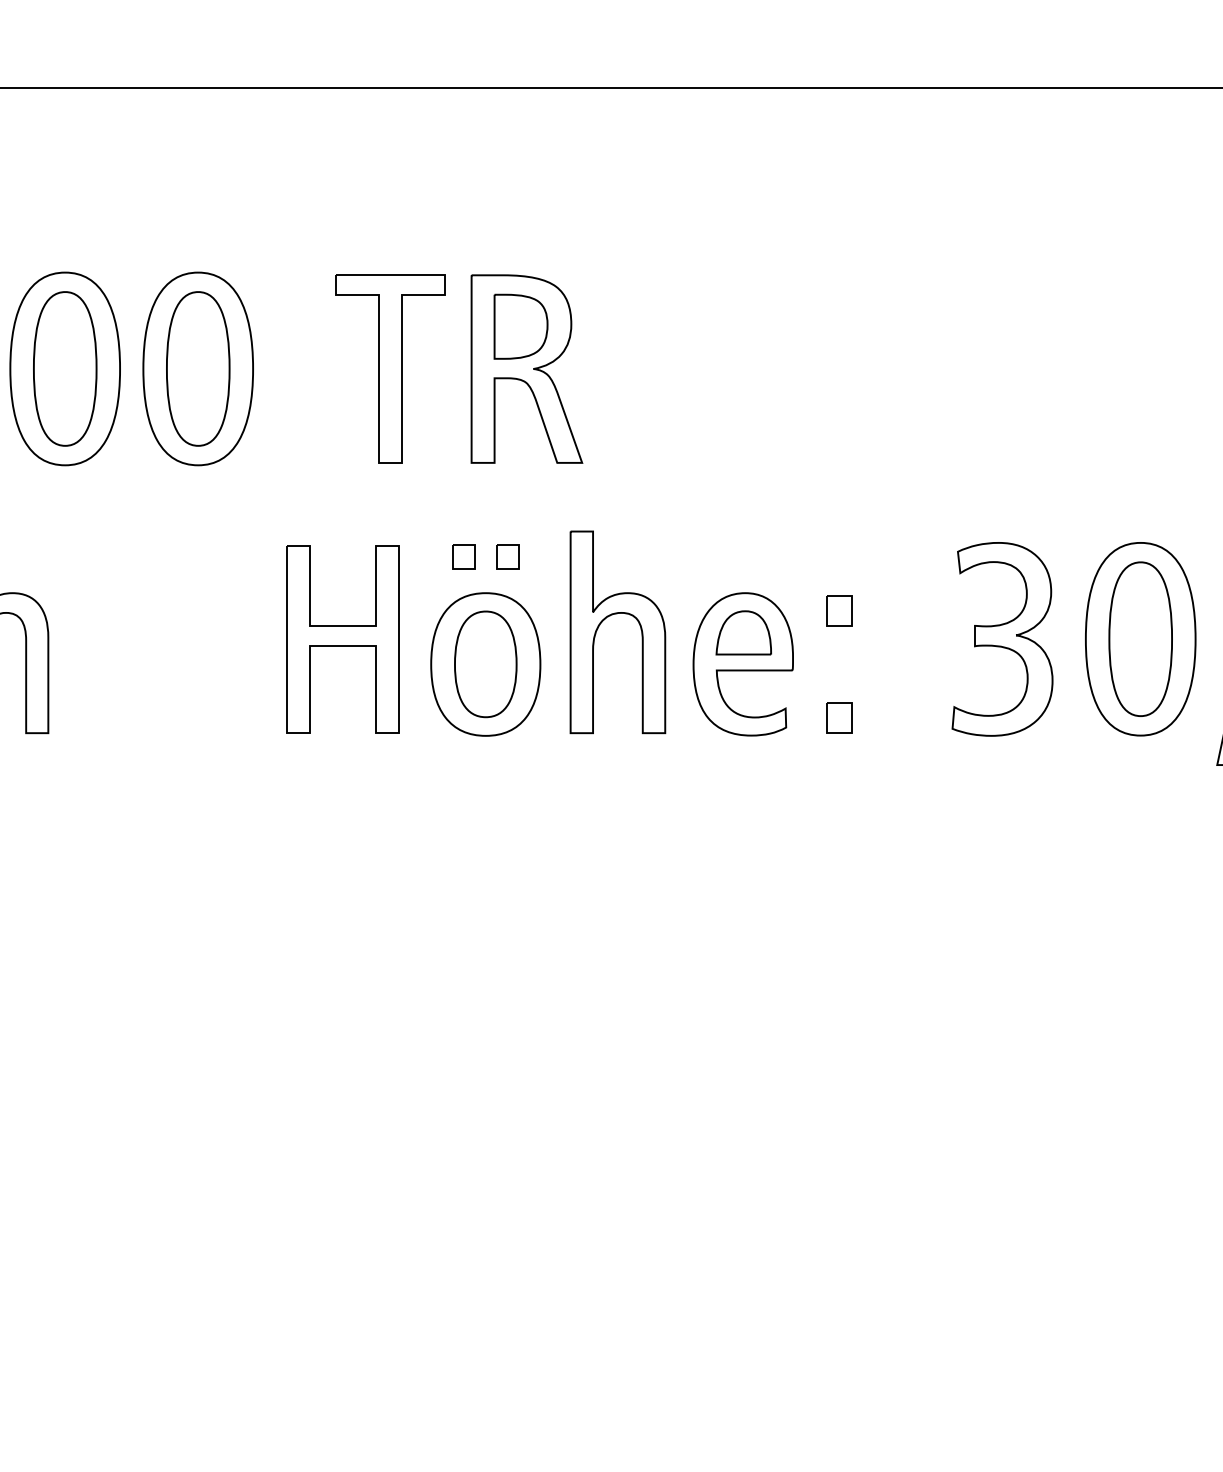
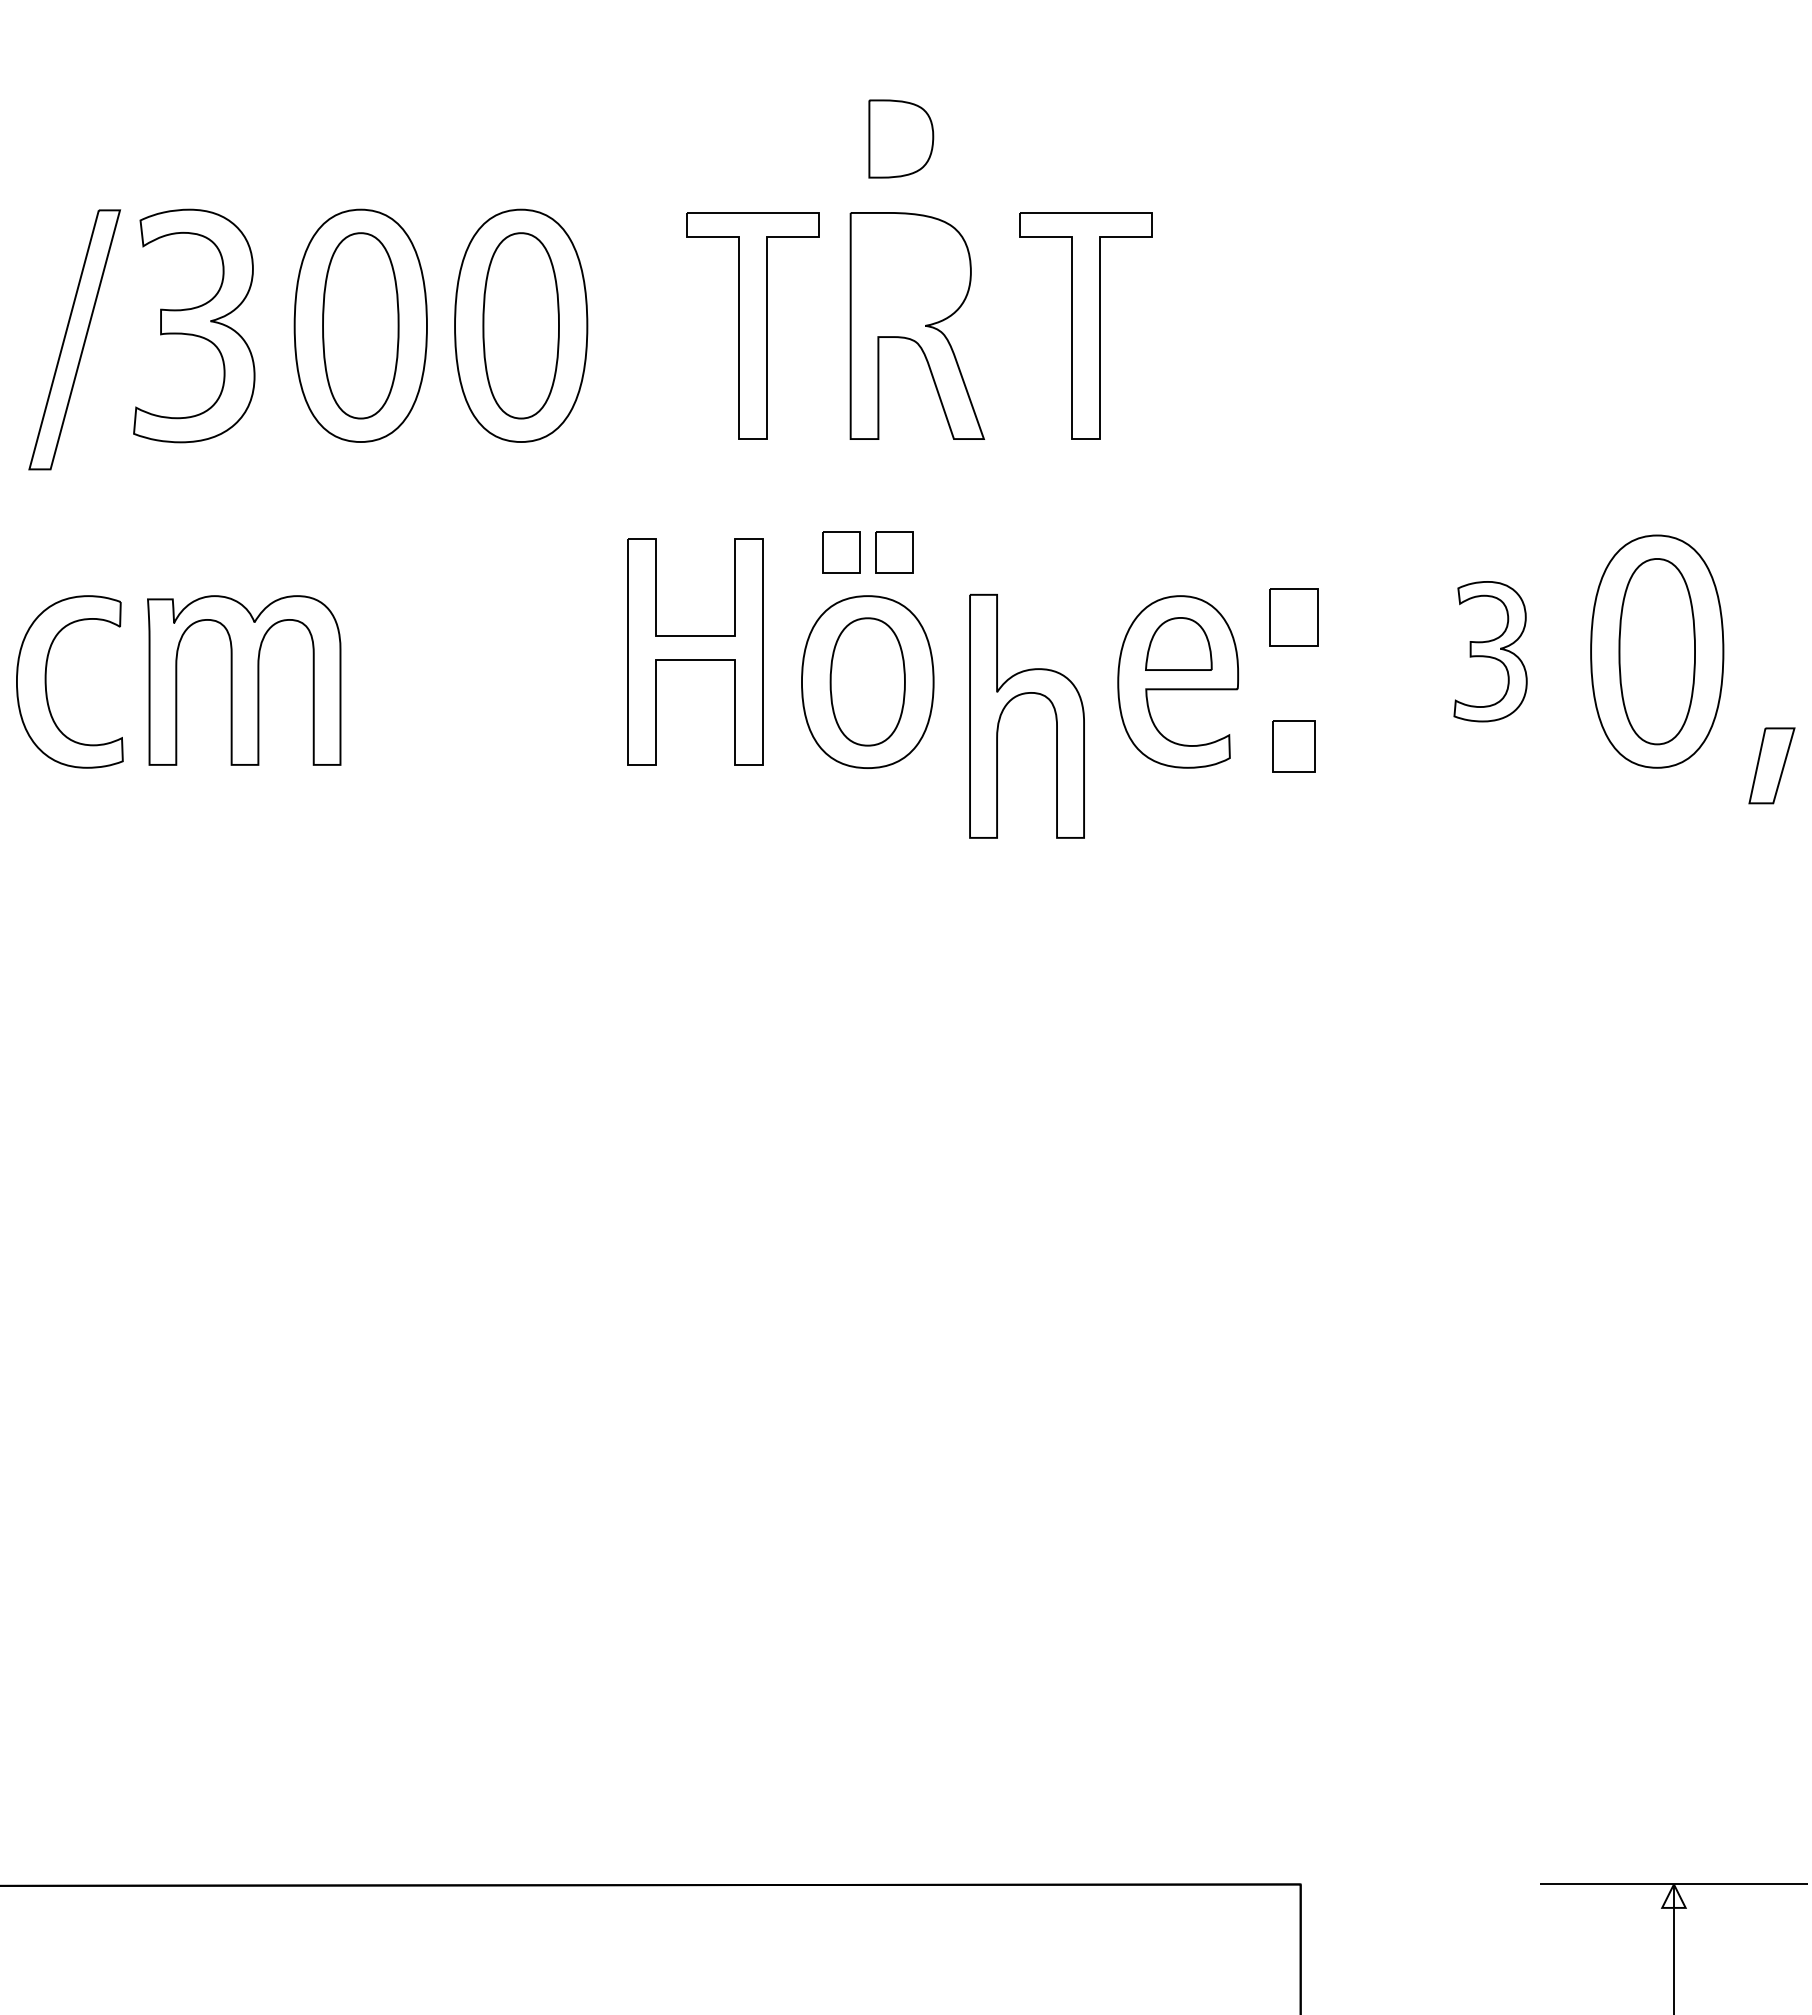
part: (521, 326) -> (901, 138), moved
part: (666, 368) -> (1085, 325), added
part: (463, 556) -> (841, 551), size x1.4
part: (507, 556) -> (893, 551), size x1.4
part: (838, 610) -> (1293, 617), size x1.6
part: (605, 619) -> (1012, 700), moved
part: (1002, 639) -> (1490, 651), size x0.6
part: (838, 717) -> (1293, 746), size x1.4

